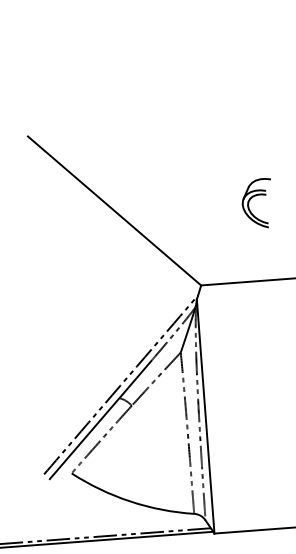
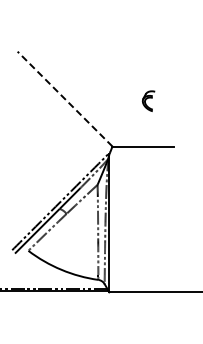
part: (256, 204) -> (148, 101), size x0.7
line: (113, 210) -> (64, 98), solid -> dashed

